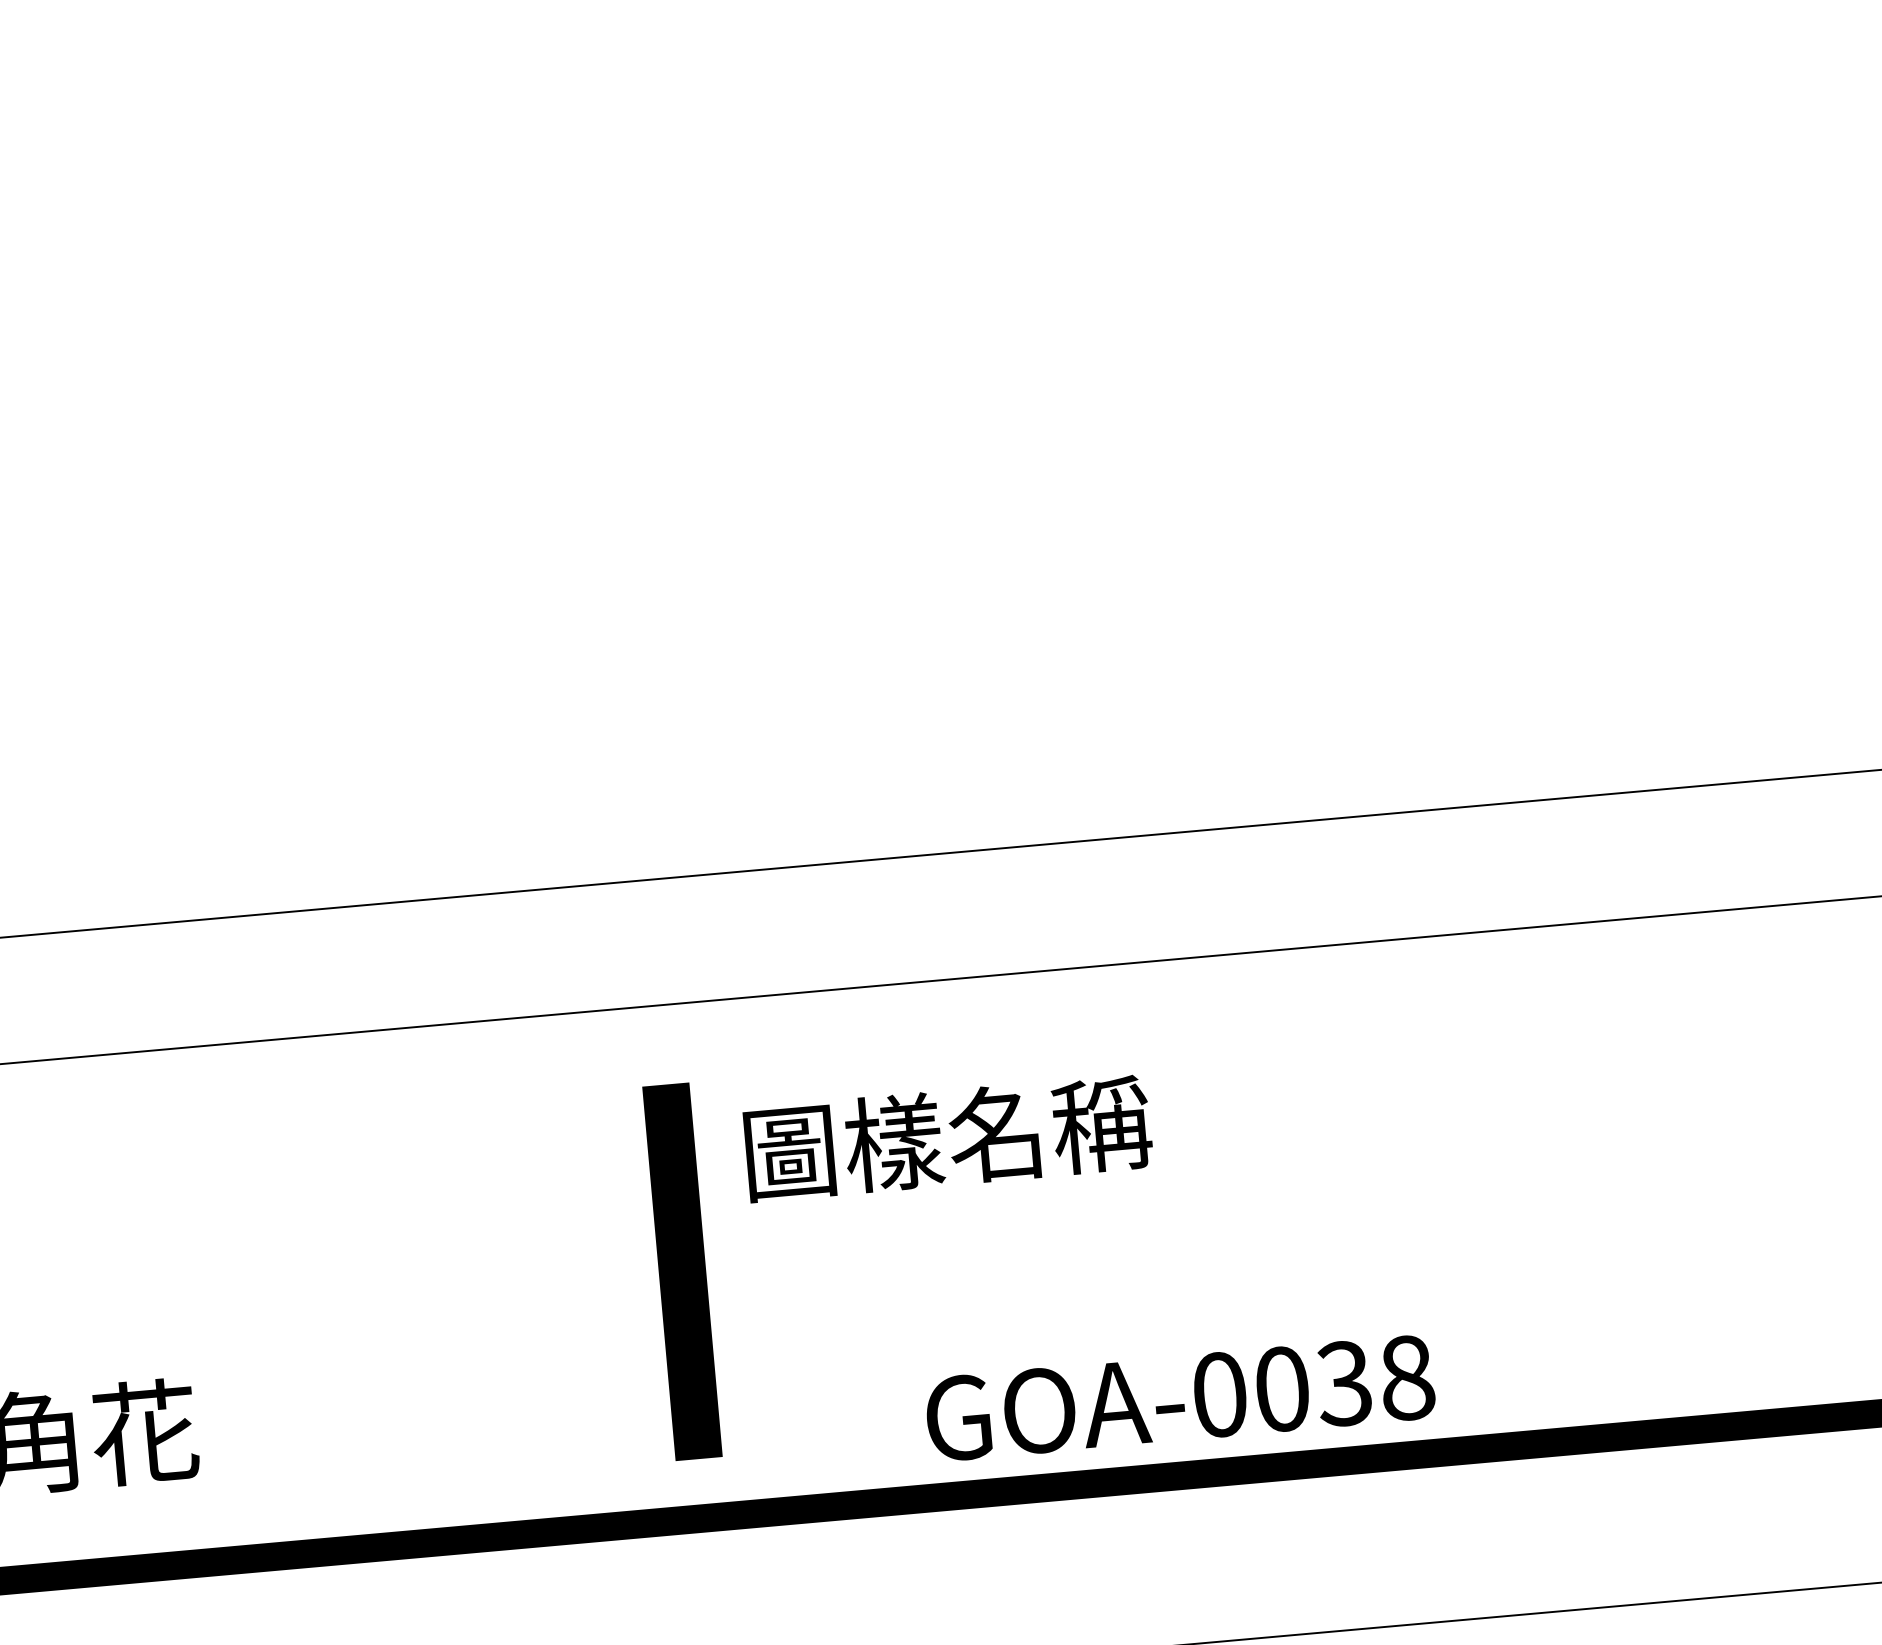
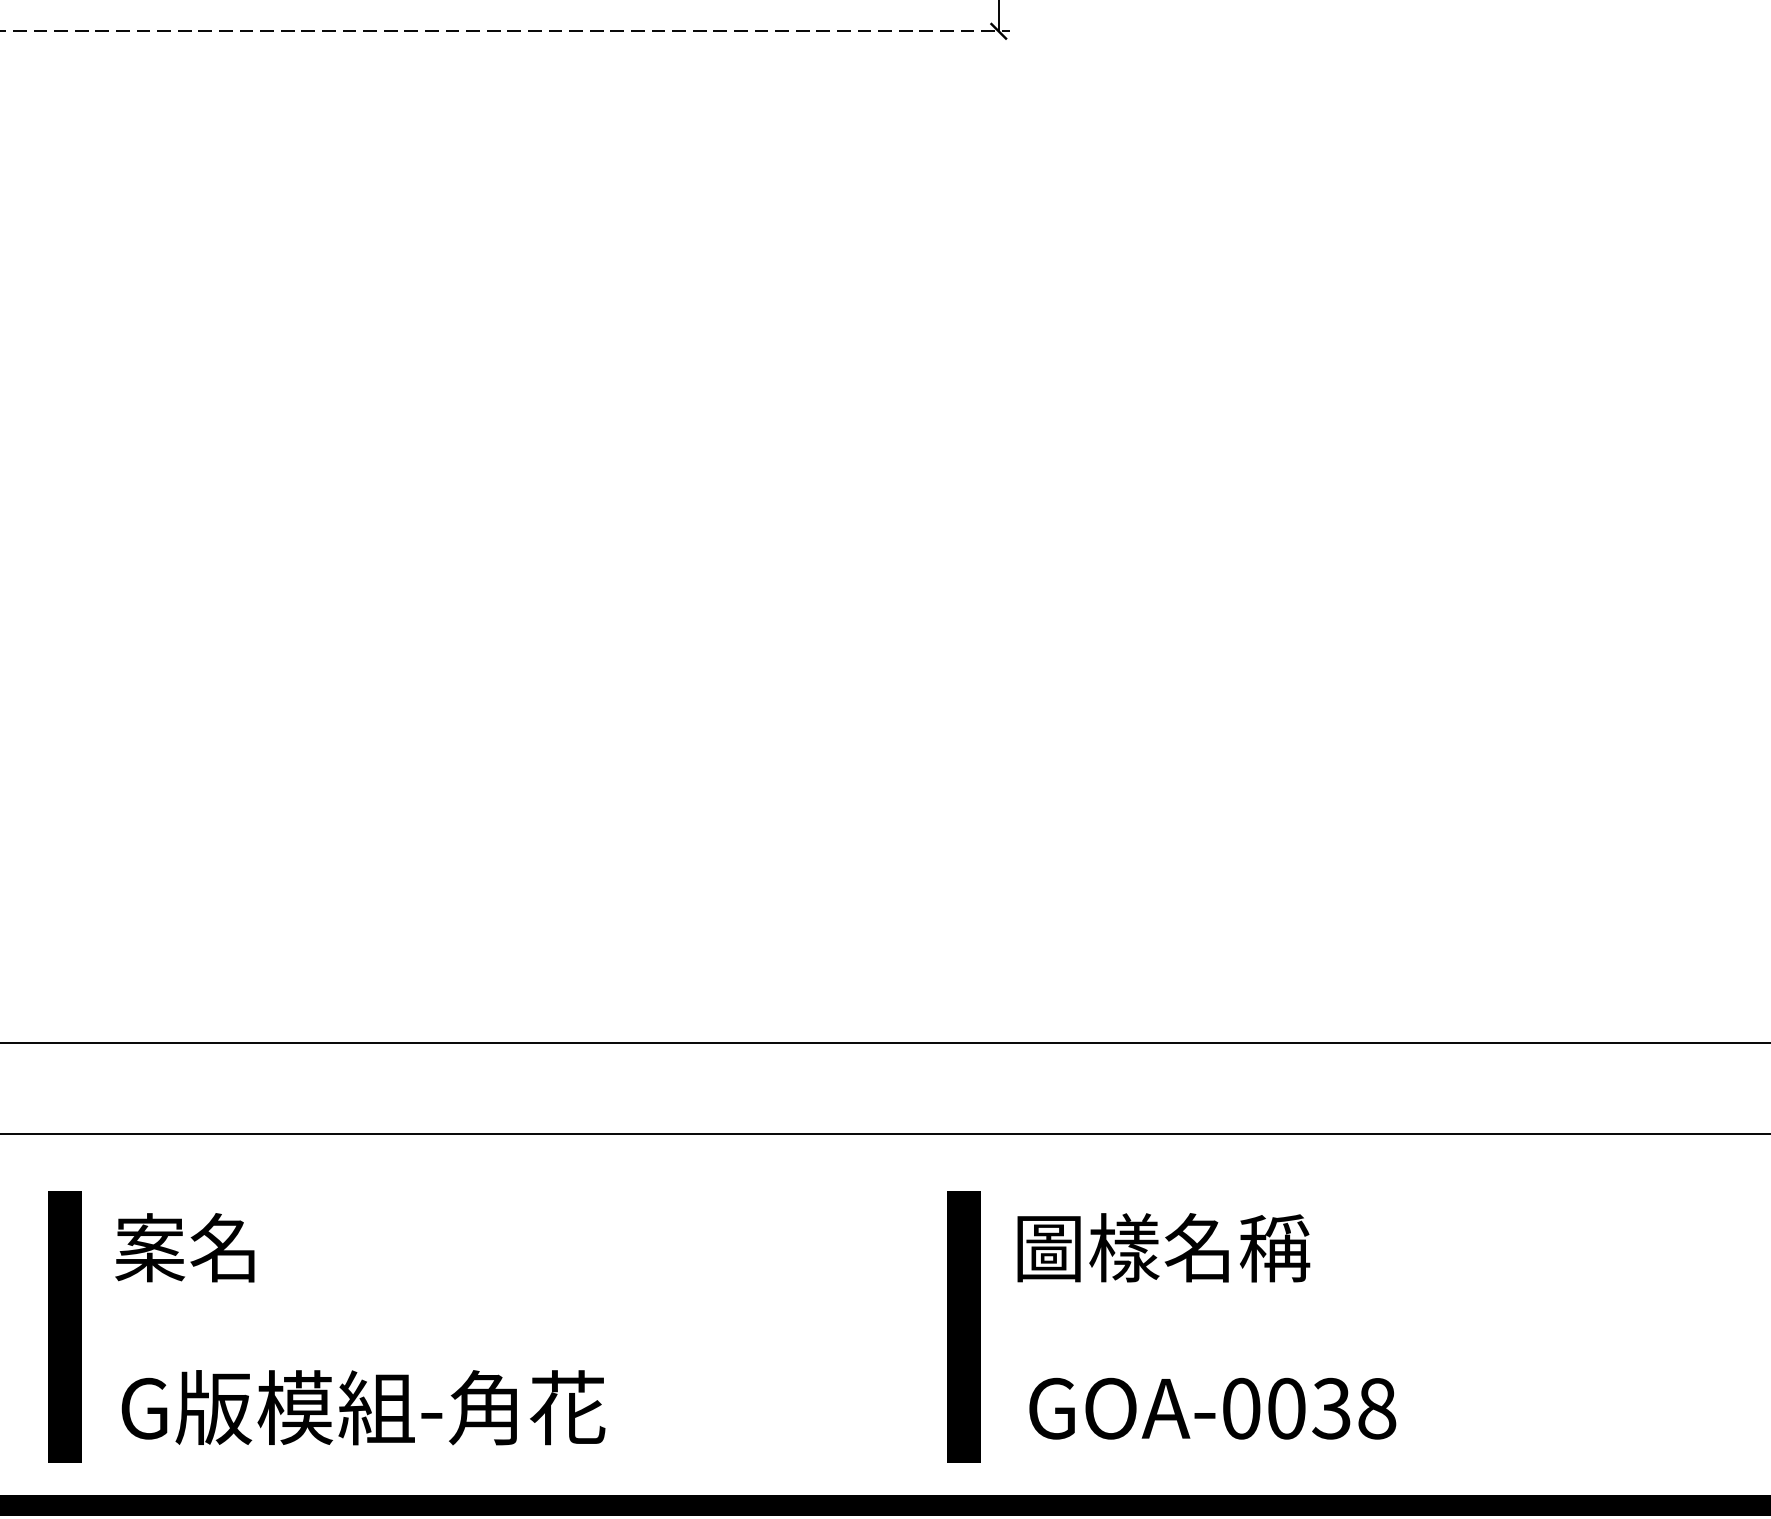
text: (1179, 1398) -> (1212, 1408), moved

